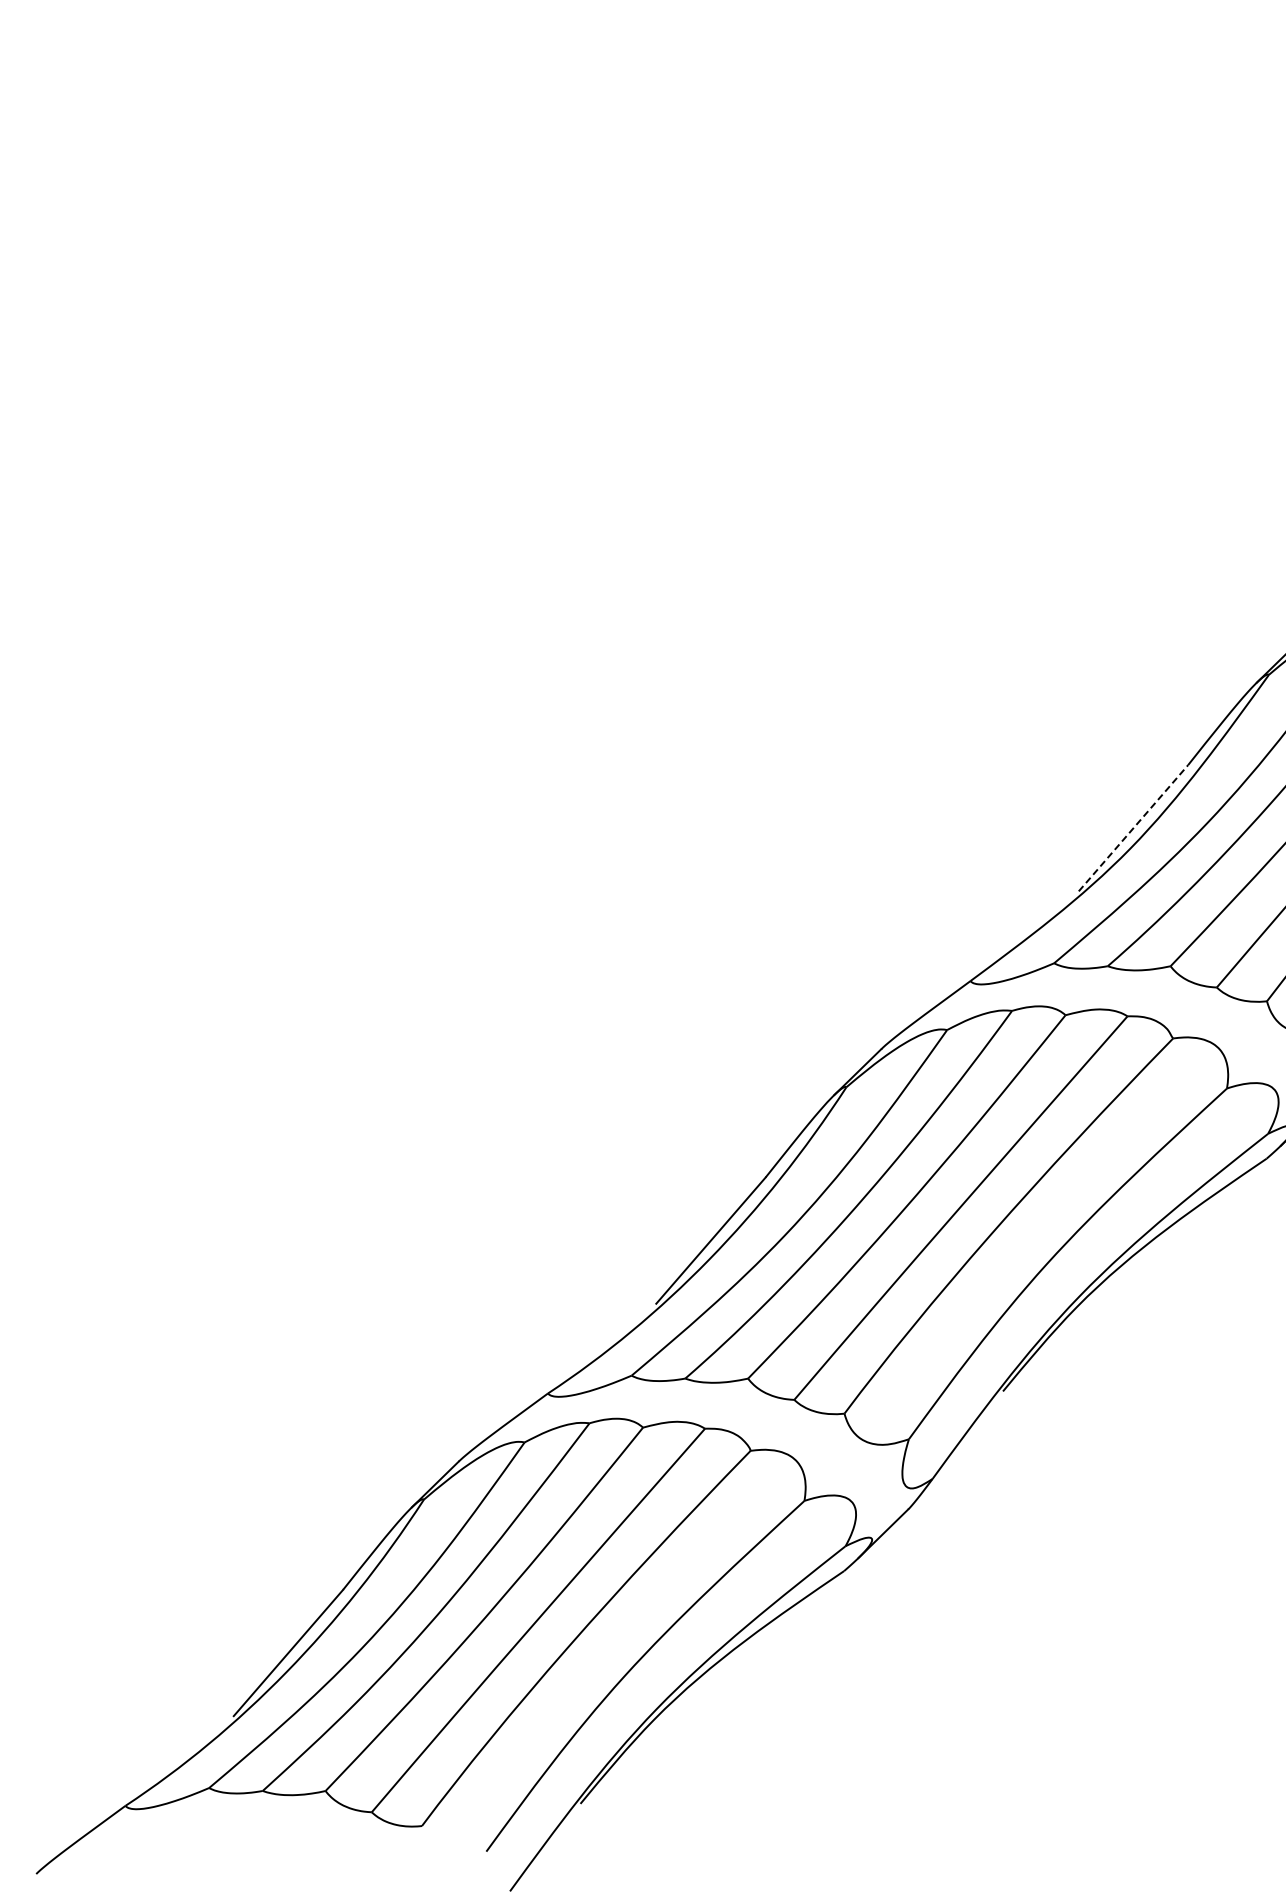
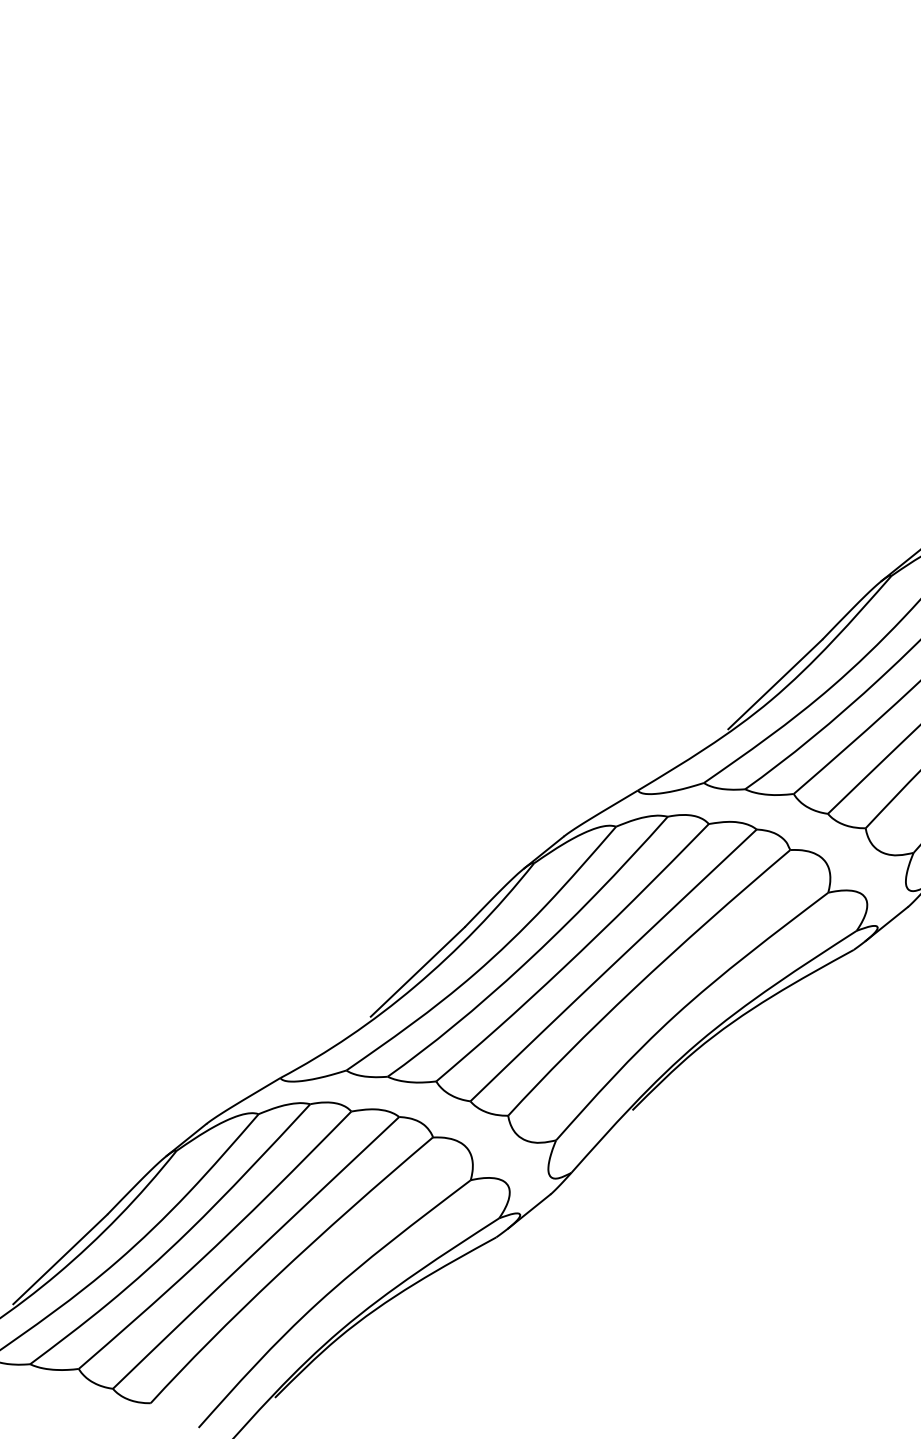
line: (1133, 827) -> (775, 683), dashed -> solid

